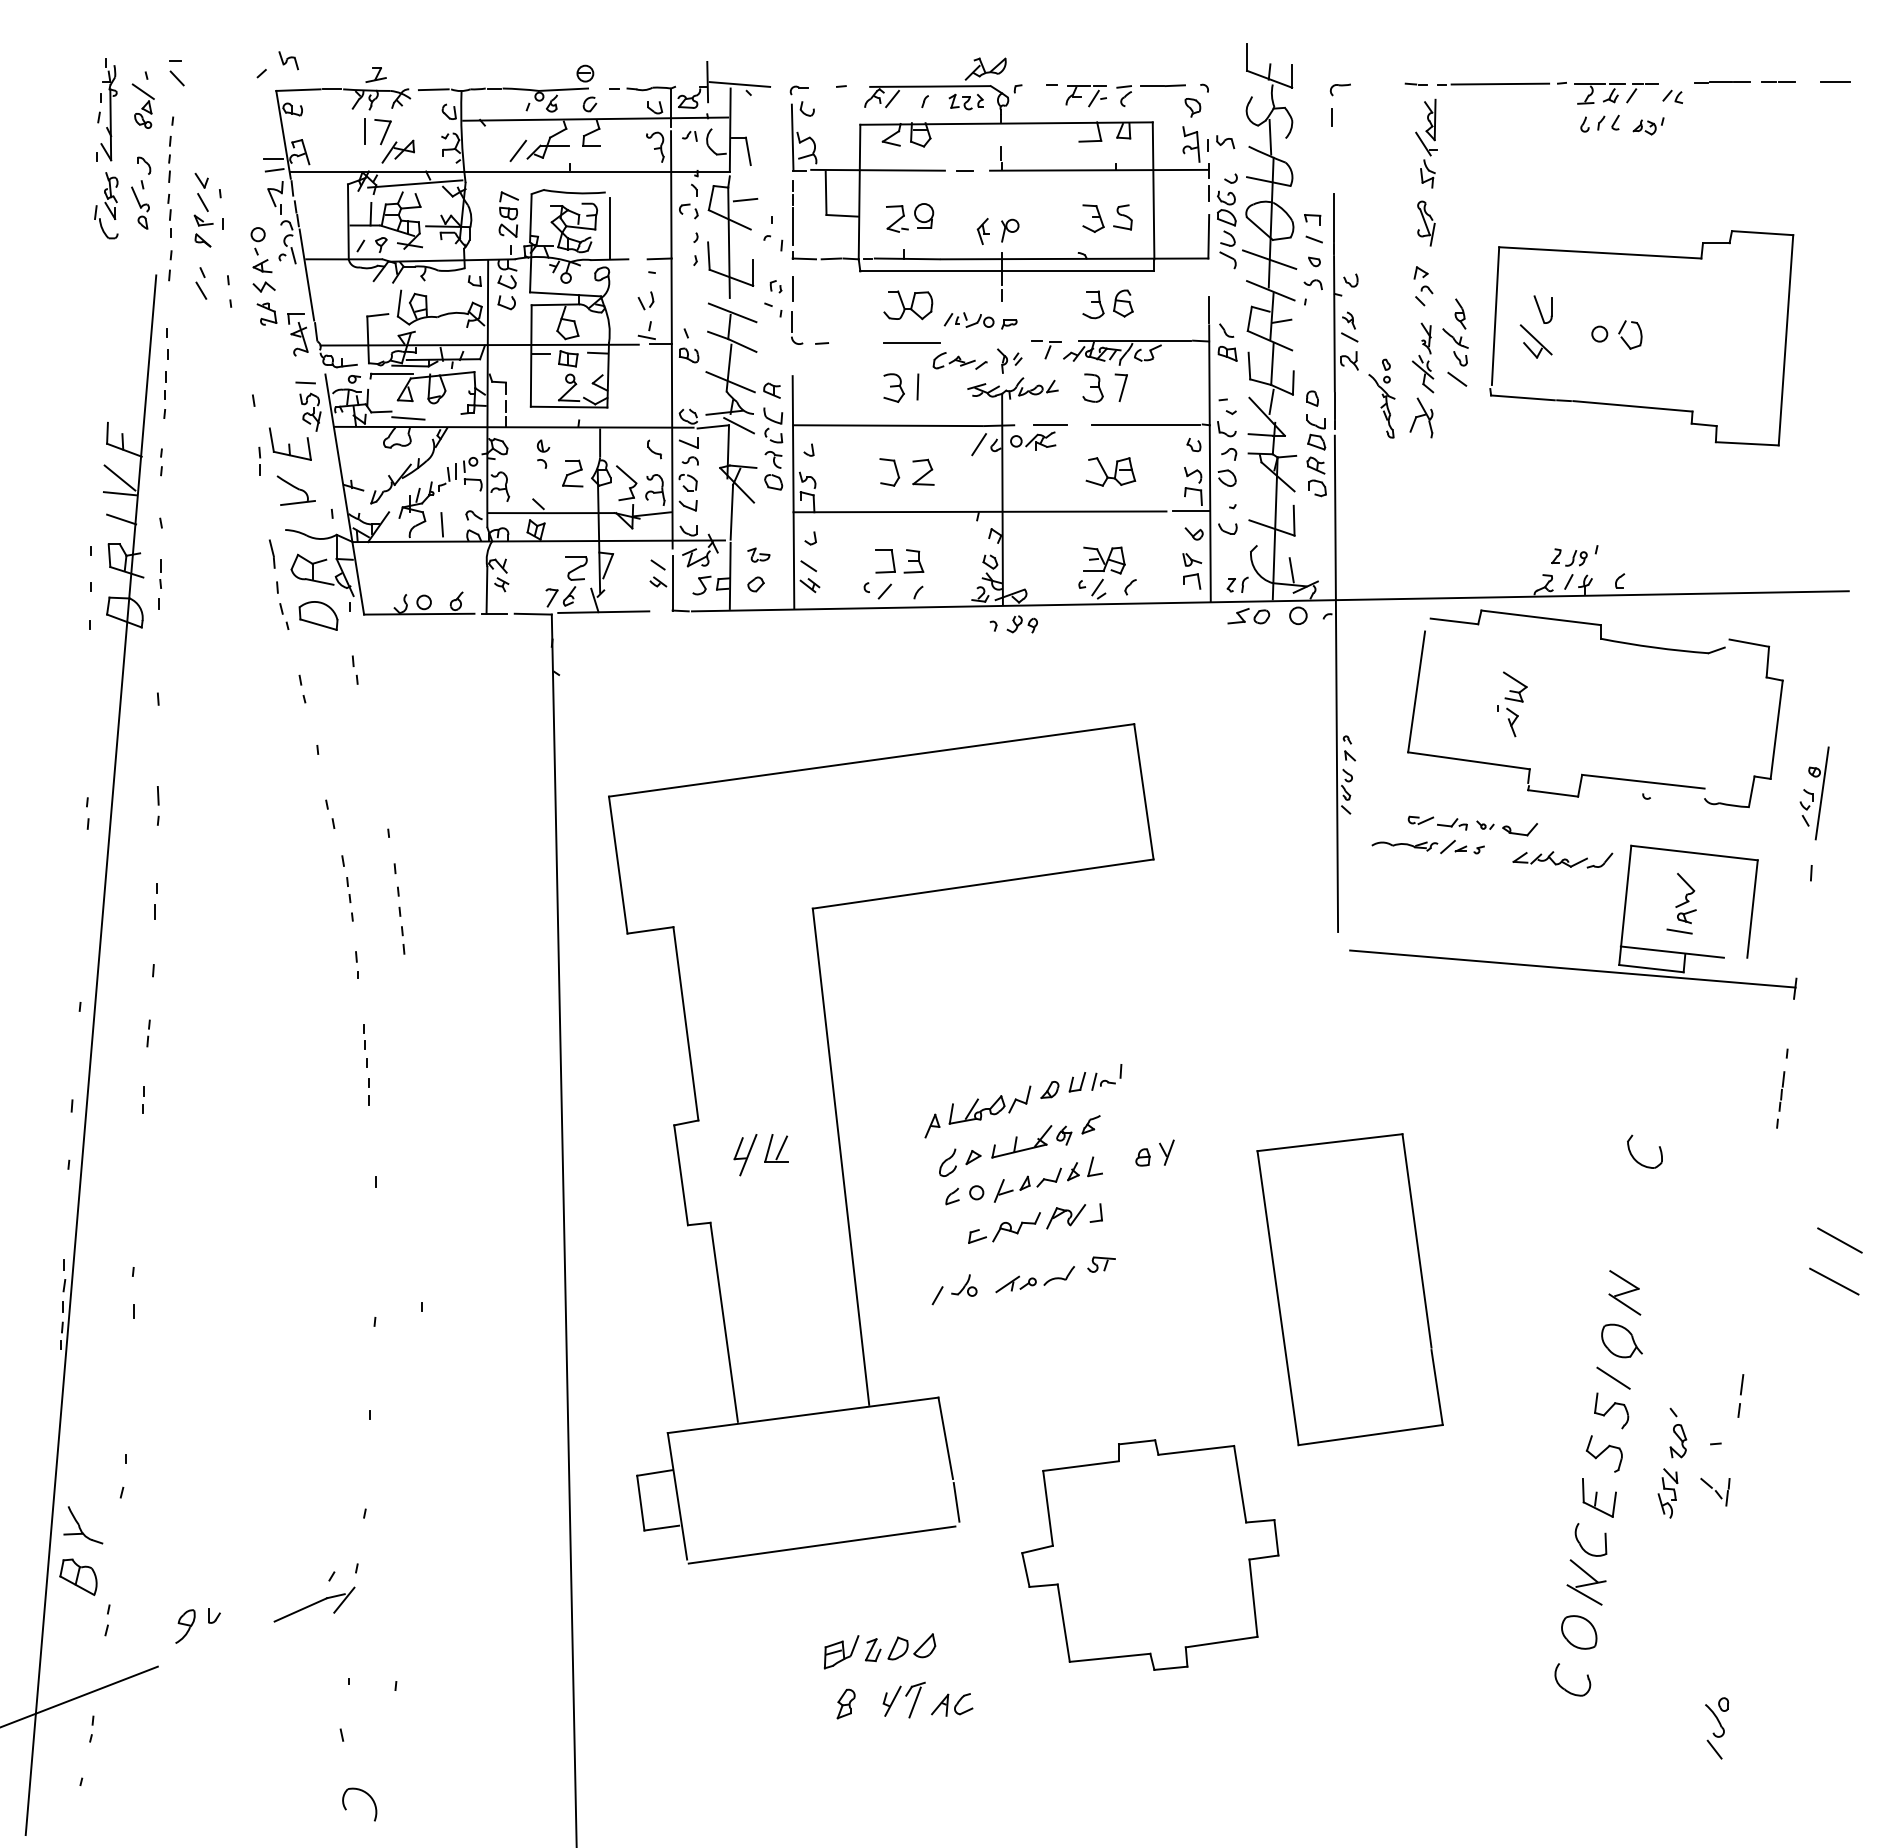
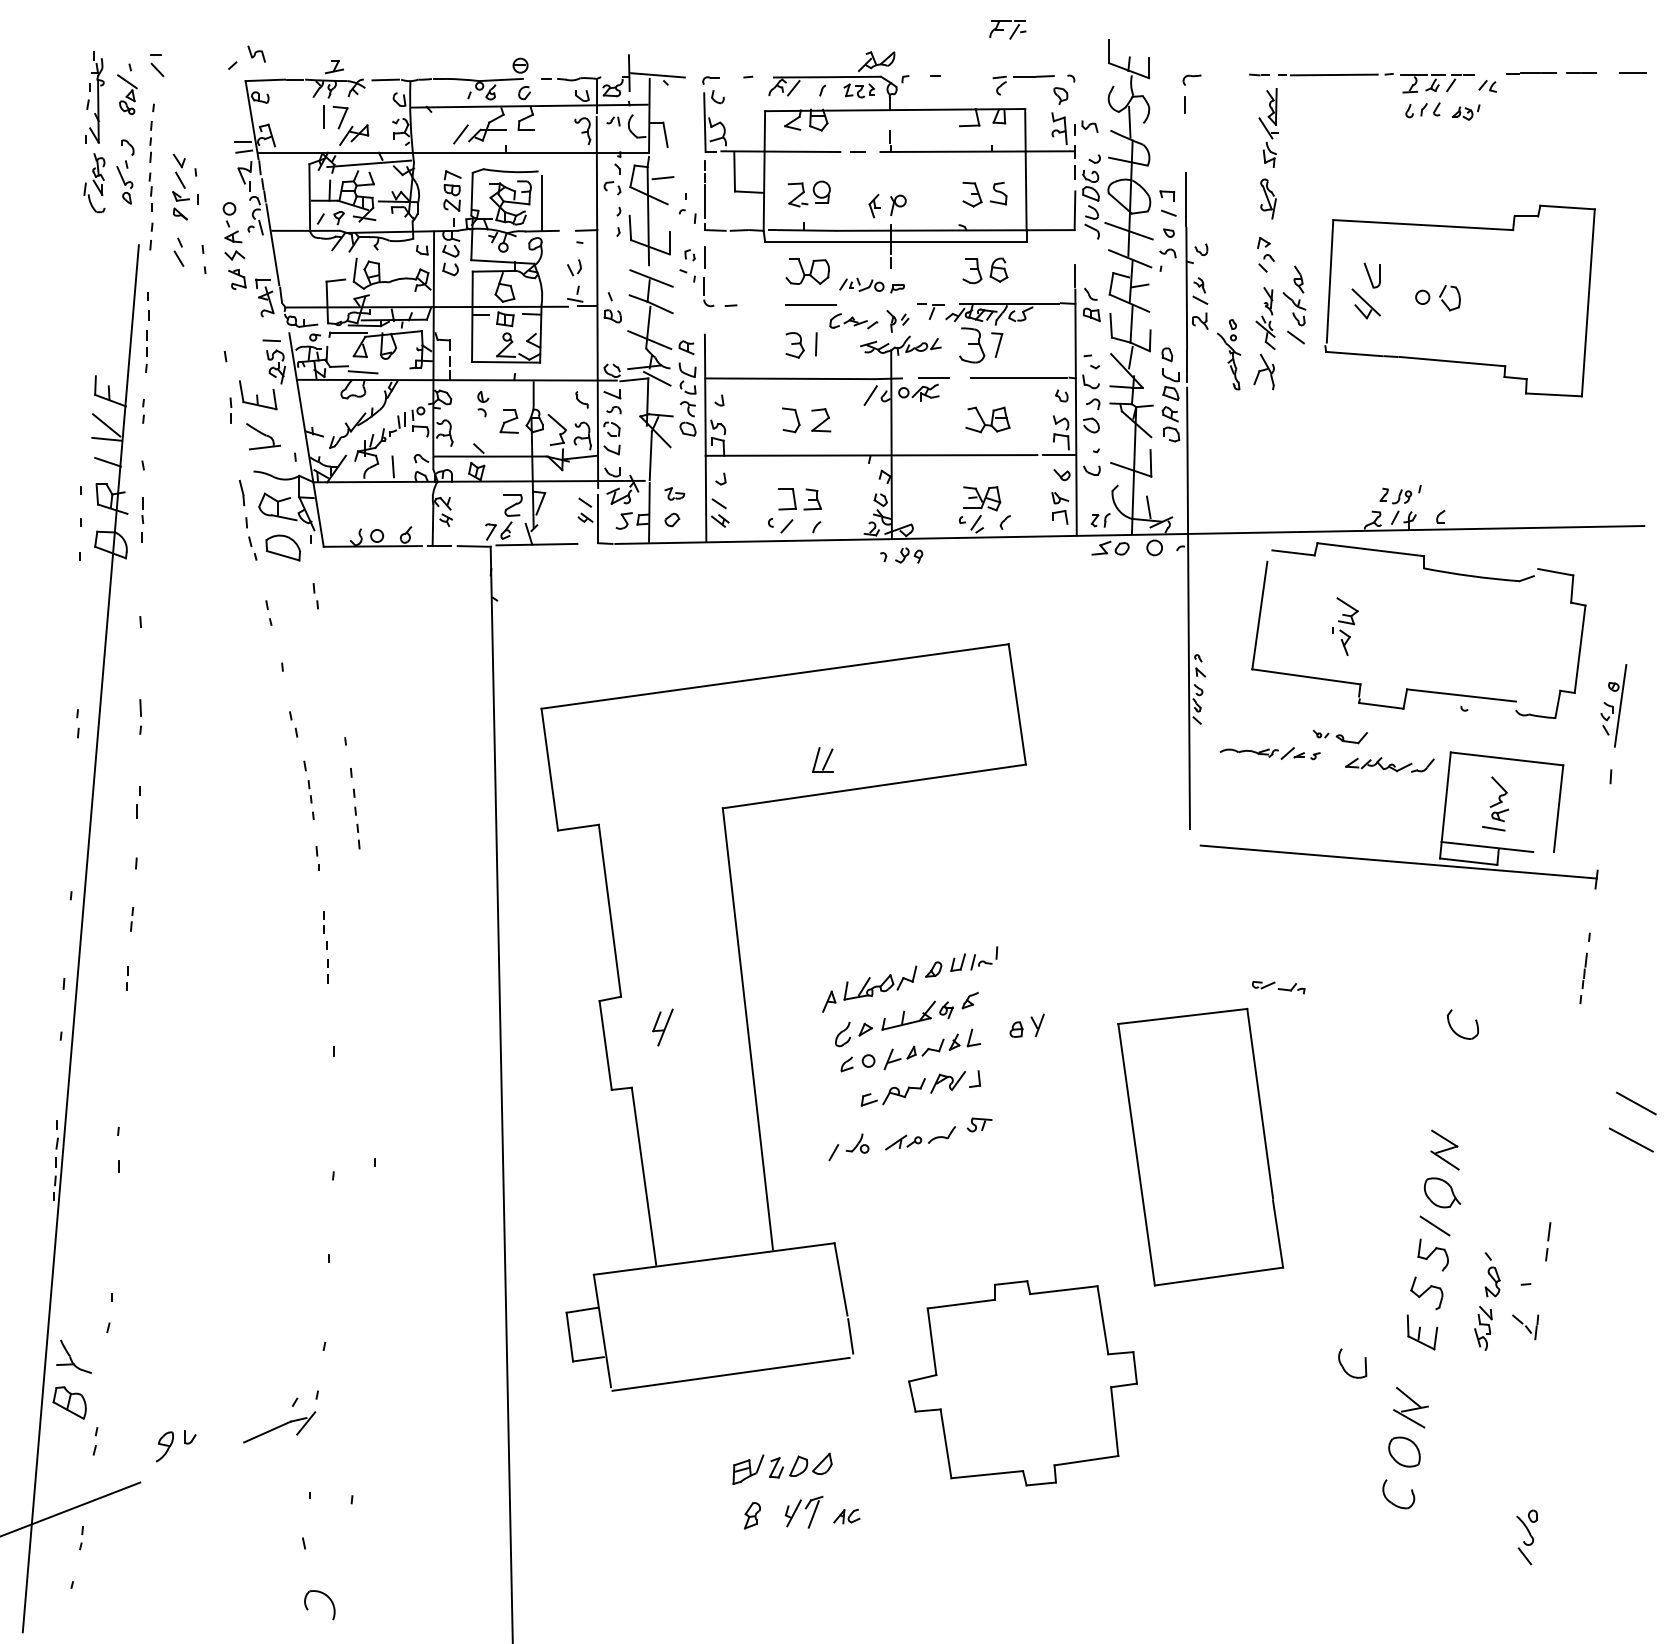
part: (1085, 96) -> (1007, 29), moved
part: (1092, 387) -> (971, 344), size x1.4
part: (1437, 822) -> (1278, 986), moved
part: (776, 1148) -> (823, 760), moved
part: (1581, 1544) -> (1344, 1367), moved
part: (952, 1704) -> (847, 1516), size x0.7

